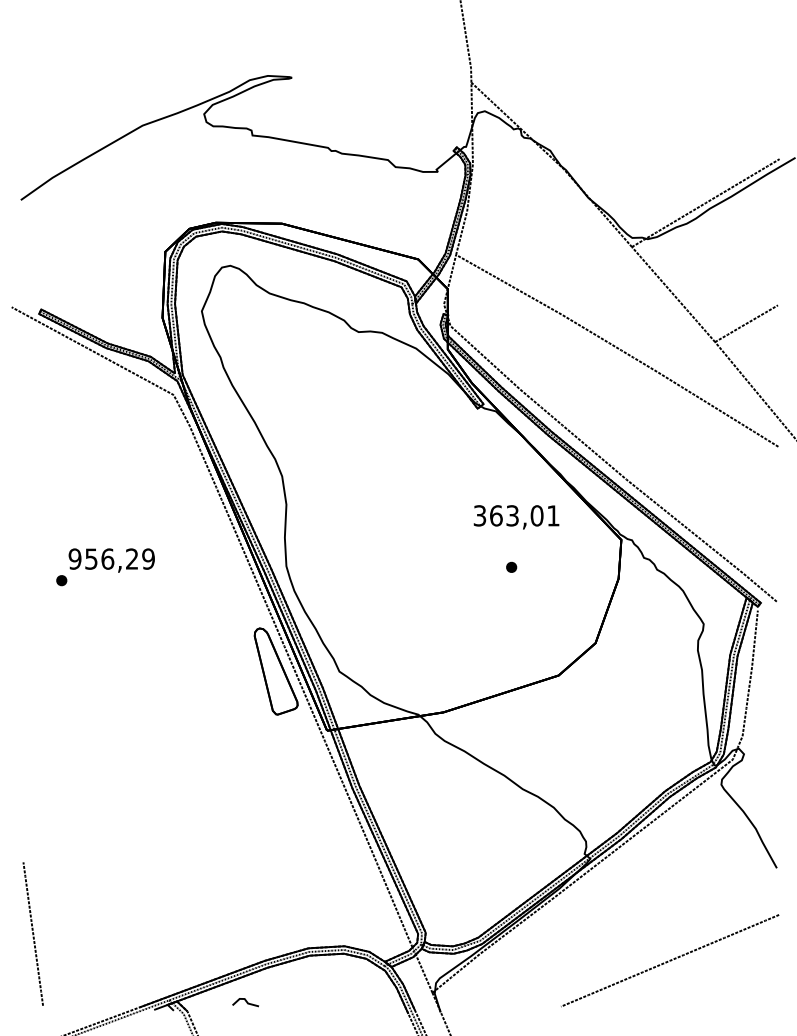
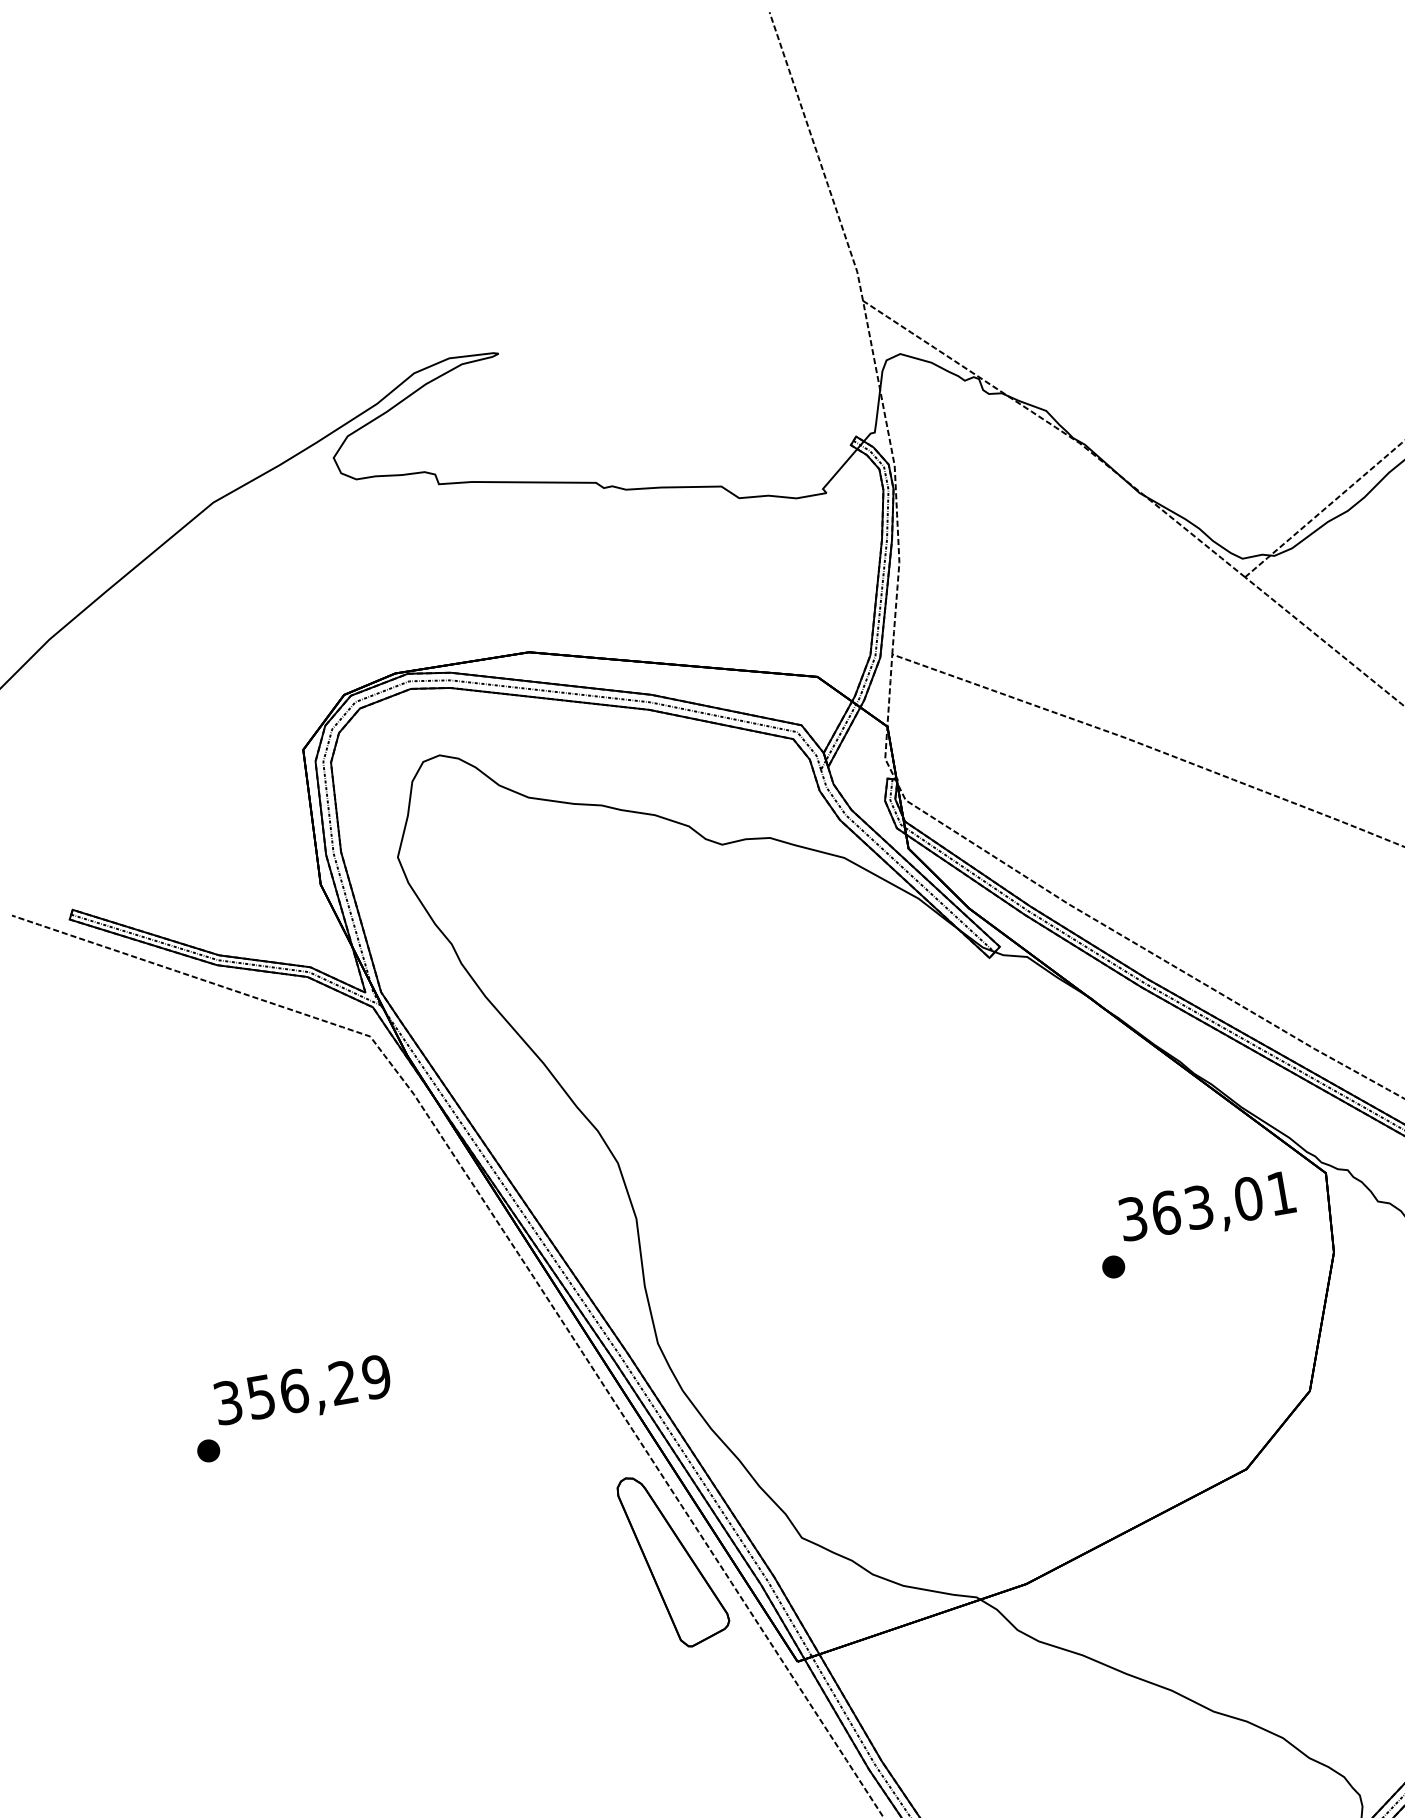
text: (516, 517) -> (1207, 1209), moved
text: (74, 558) -> (226, 1401), 956,29 -> 356,29

